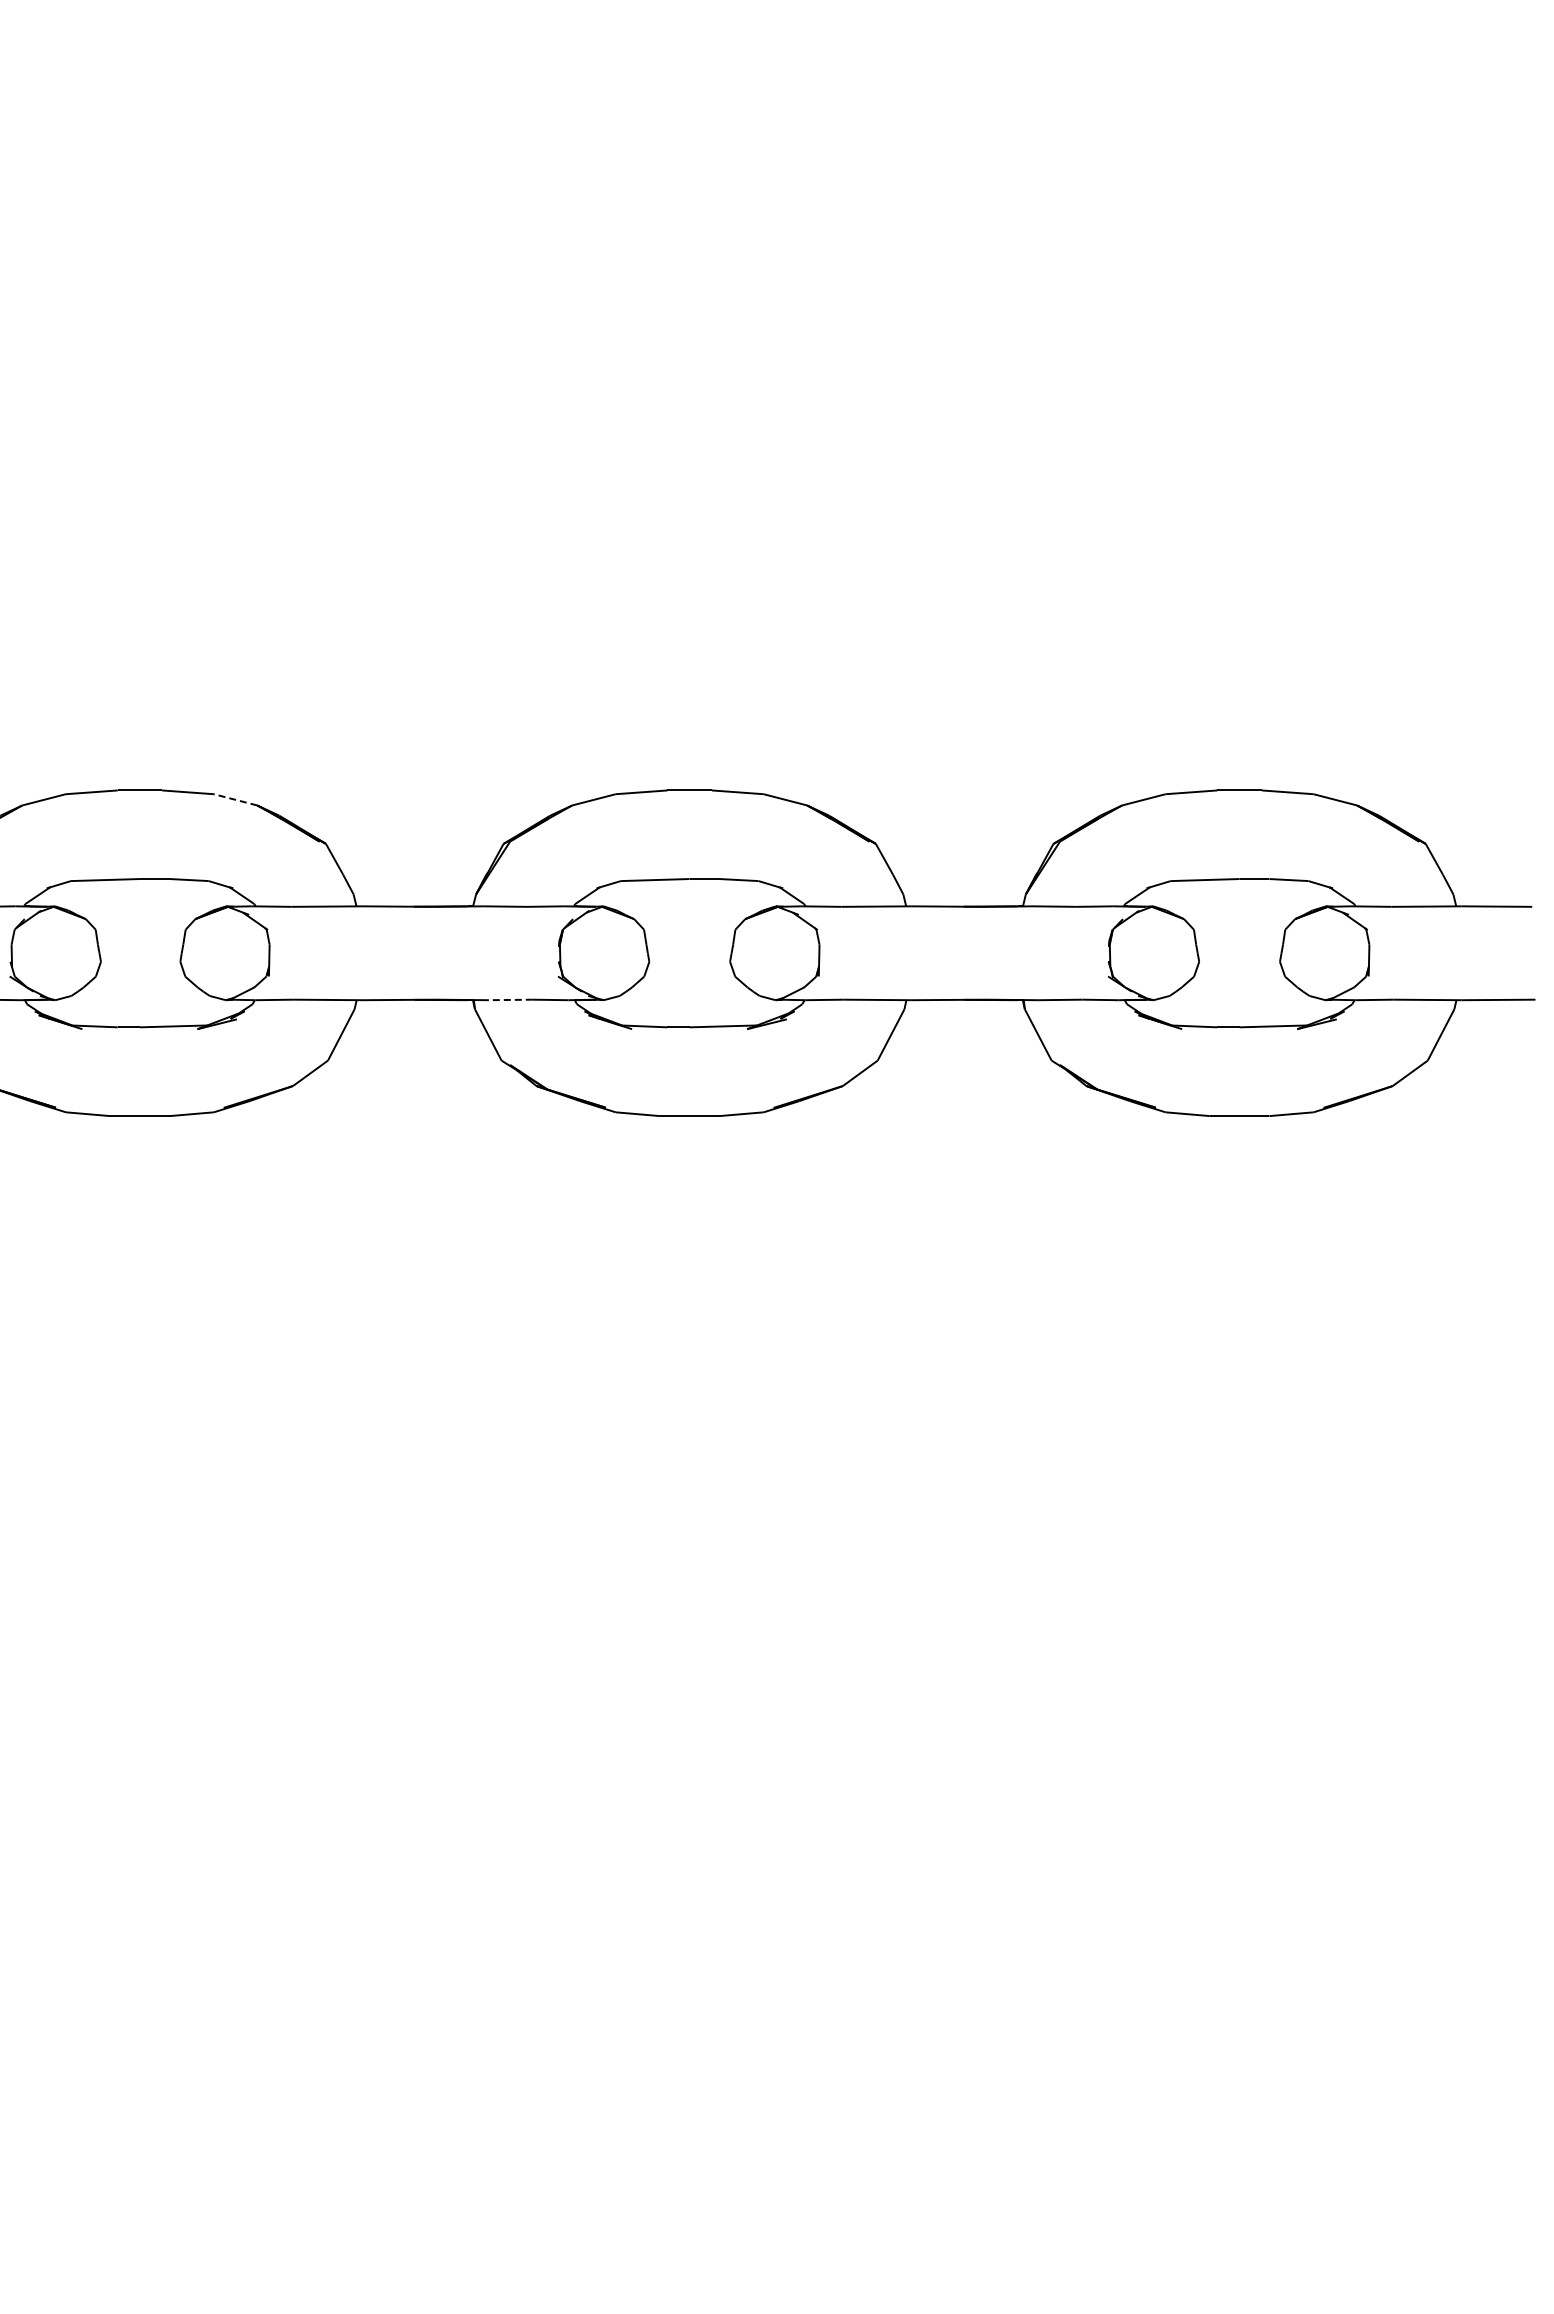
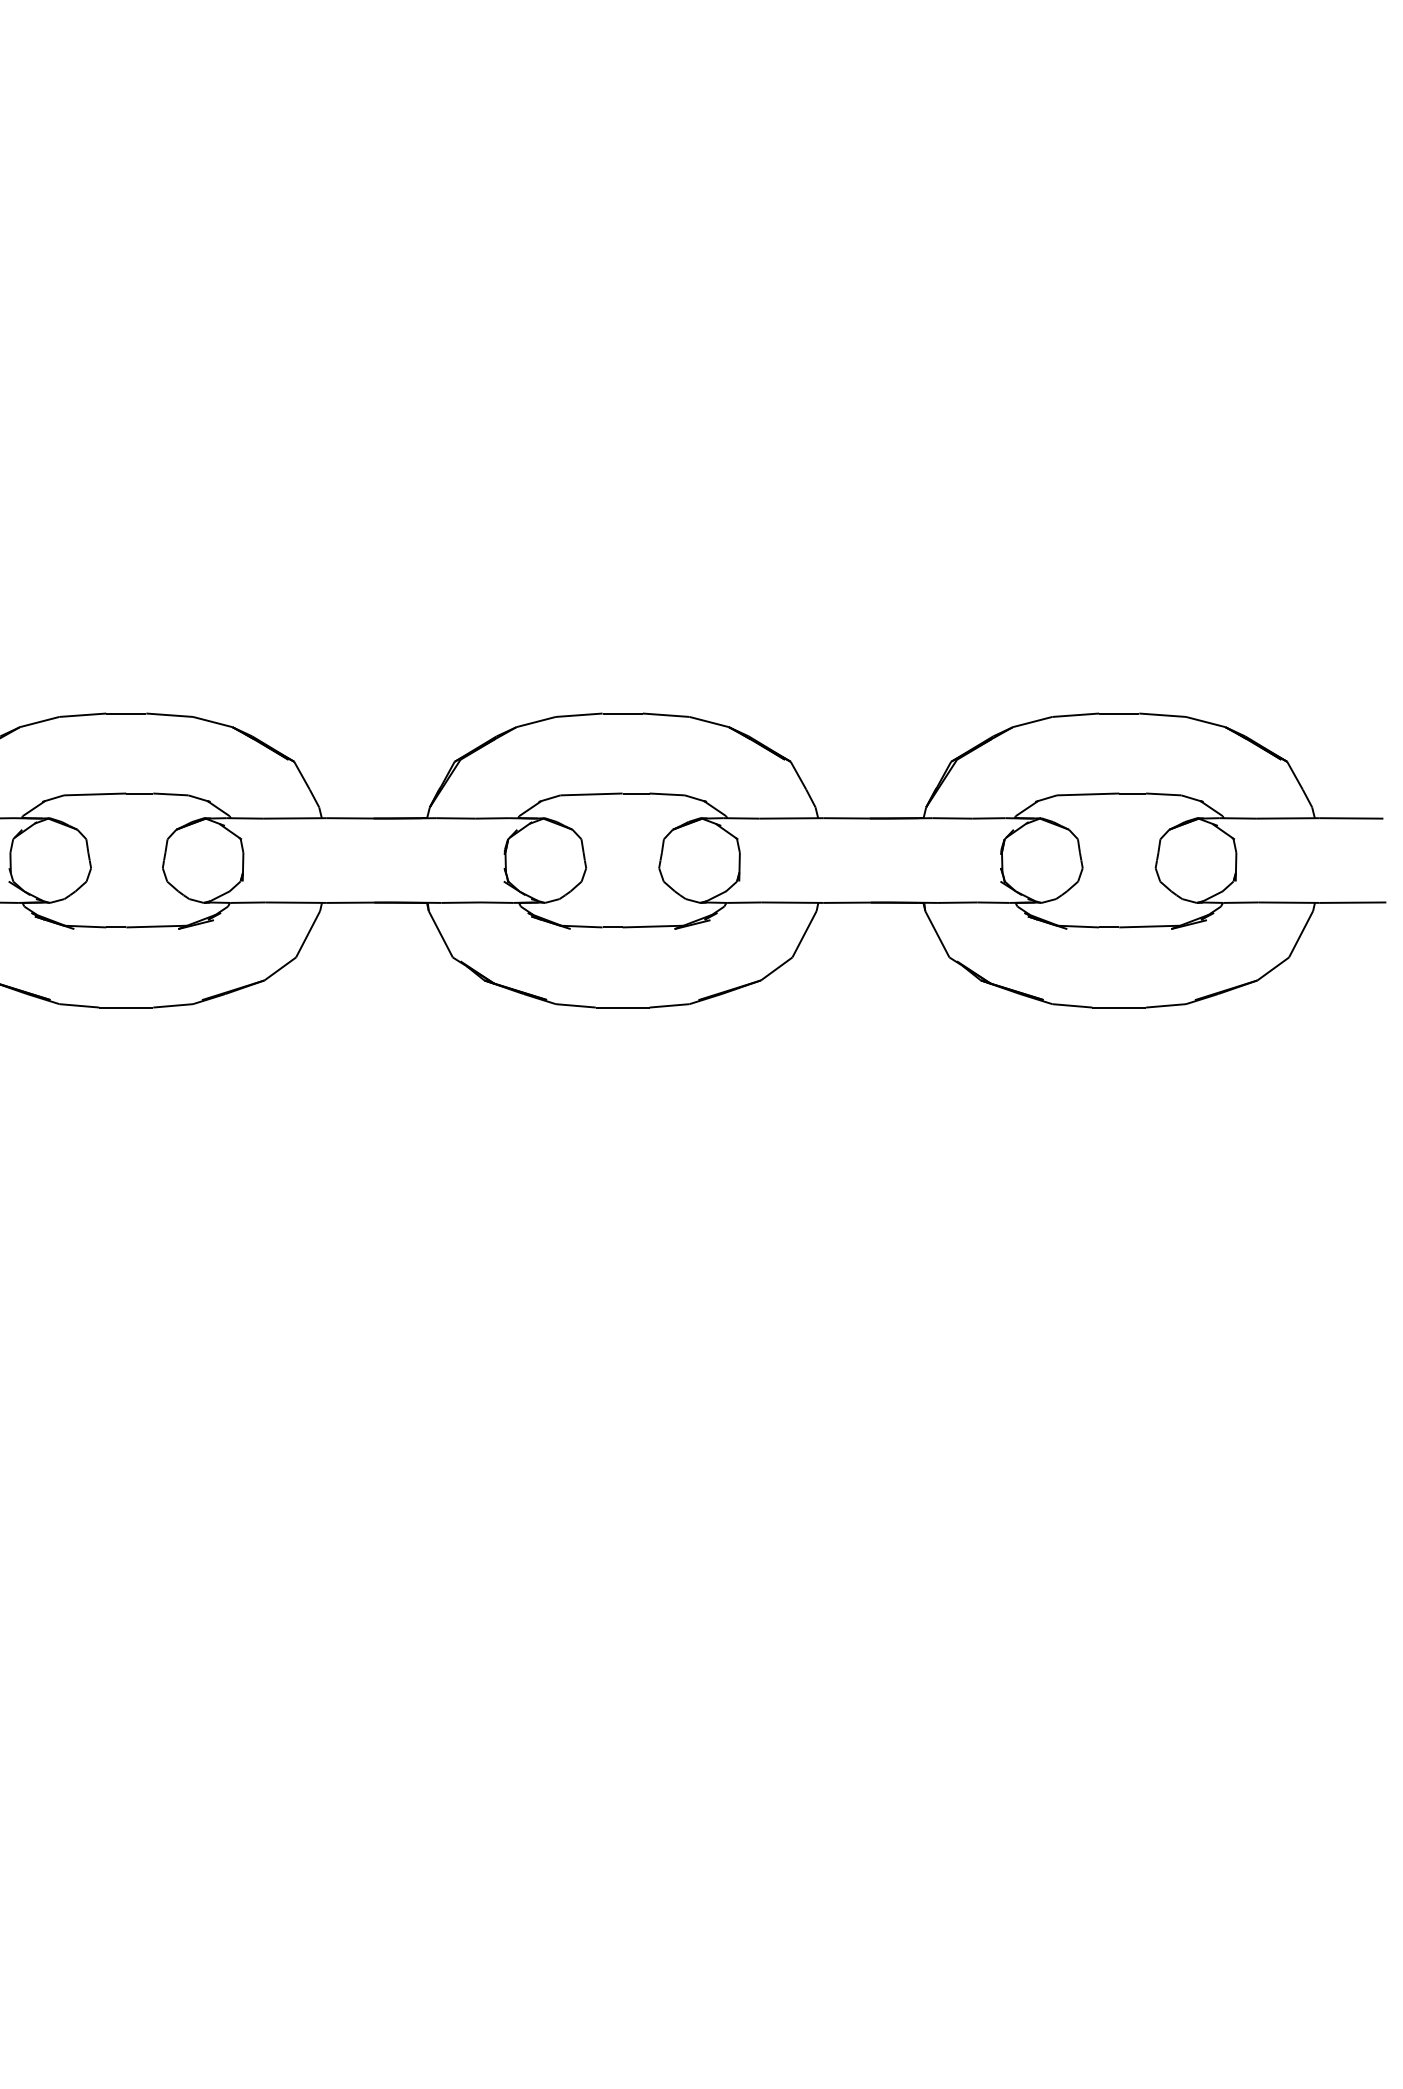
line: (235, 799) -> (212, 721), dashed -> solid
line: (510, 999) -> (460, 902), dashed -> solid

